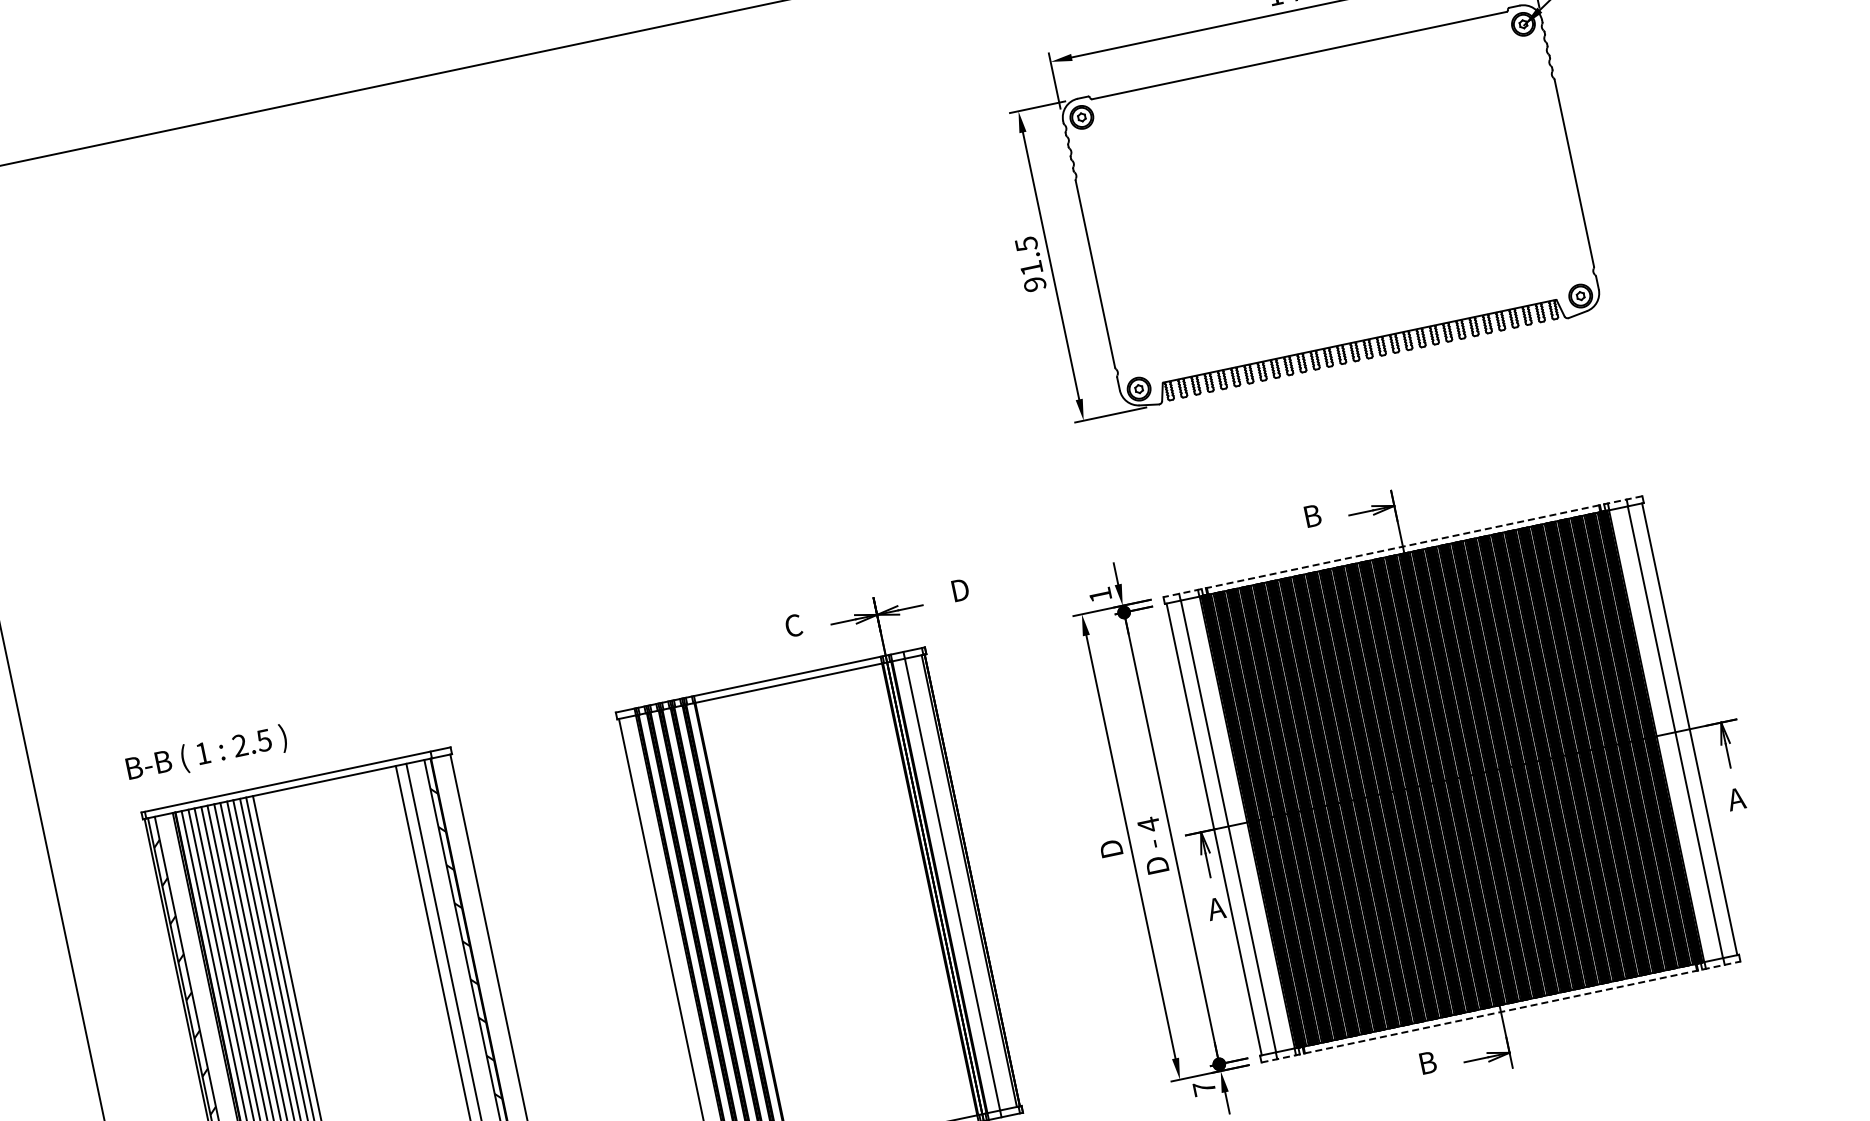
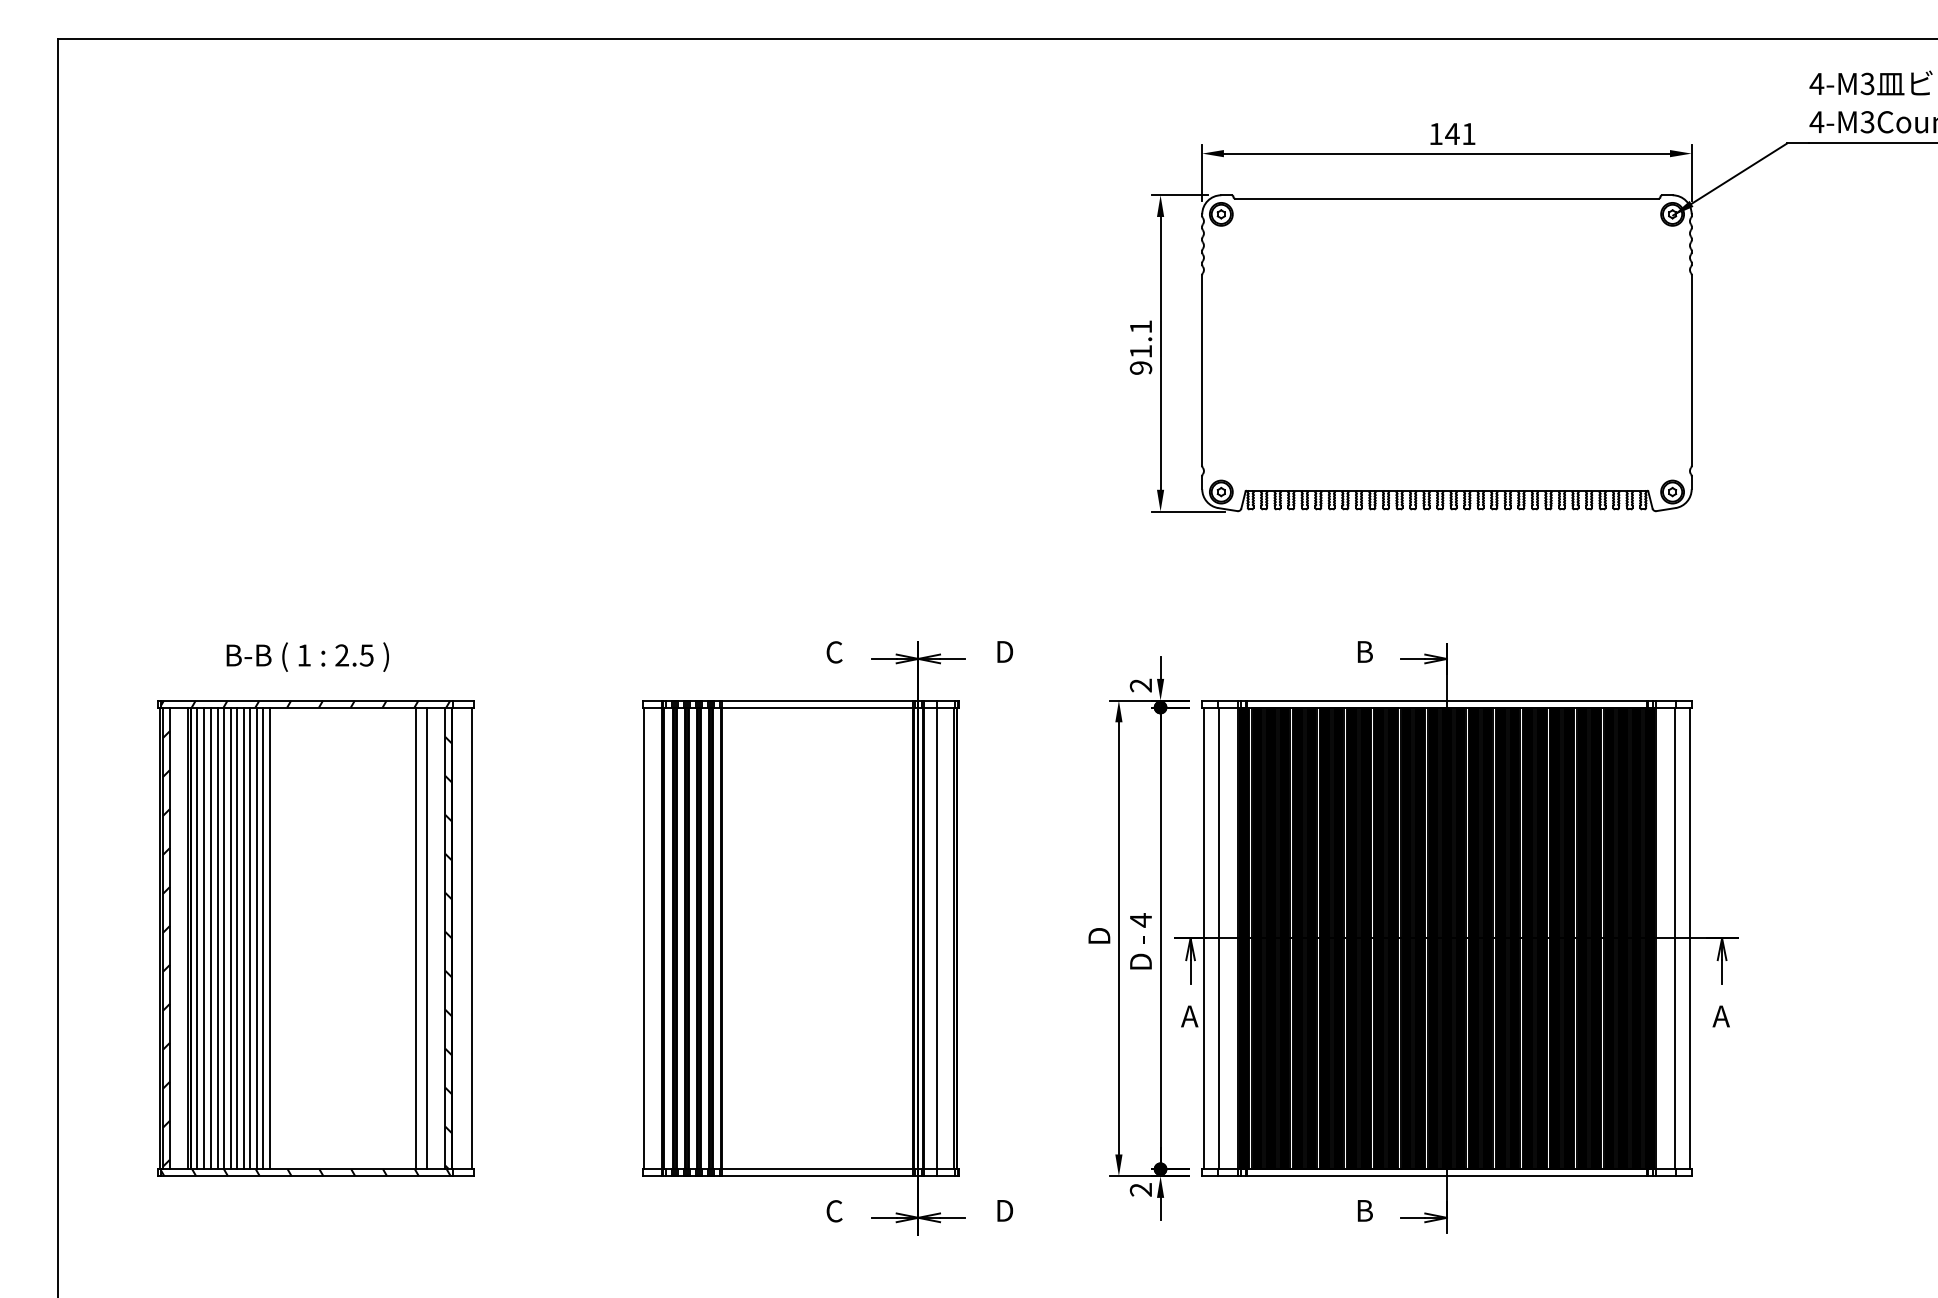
text: (1027, 244) -> (1141, 327), 91.5 -> 91.1
line: (1402, 546) -> (1446, 700), dashed -> solid
text: (1099, 595) -> (1140, 685), 1 -> 2
text: (206, 753) -> (307, 656), moved
hatch: (286, 784) -> (305, 703), added
line: (1500, 1012) -> (1446, 1176), dashed -> solid
text: (1203, 1088) -> (1140, 1189), 7 -> 2

